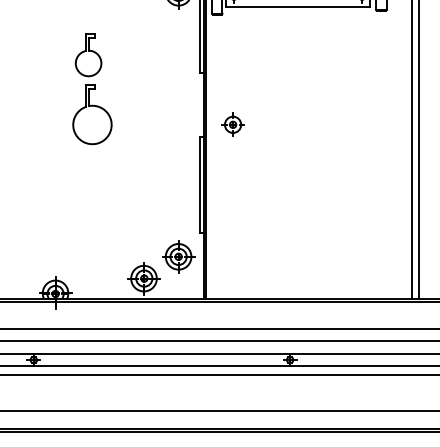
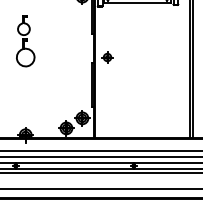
part: (91, 90) -> (25, 41), moved

